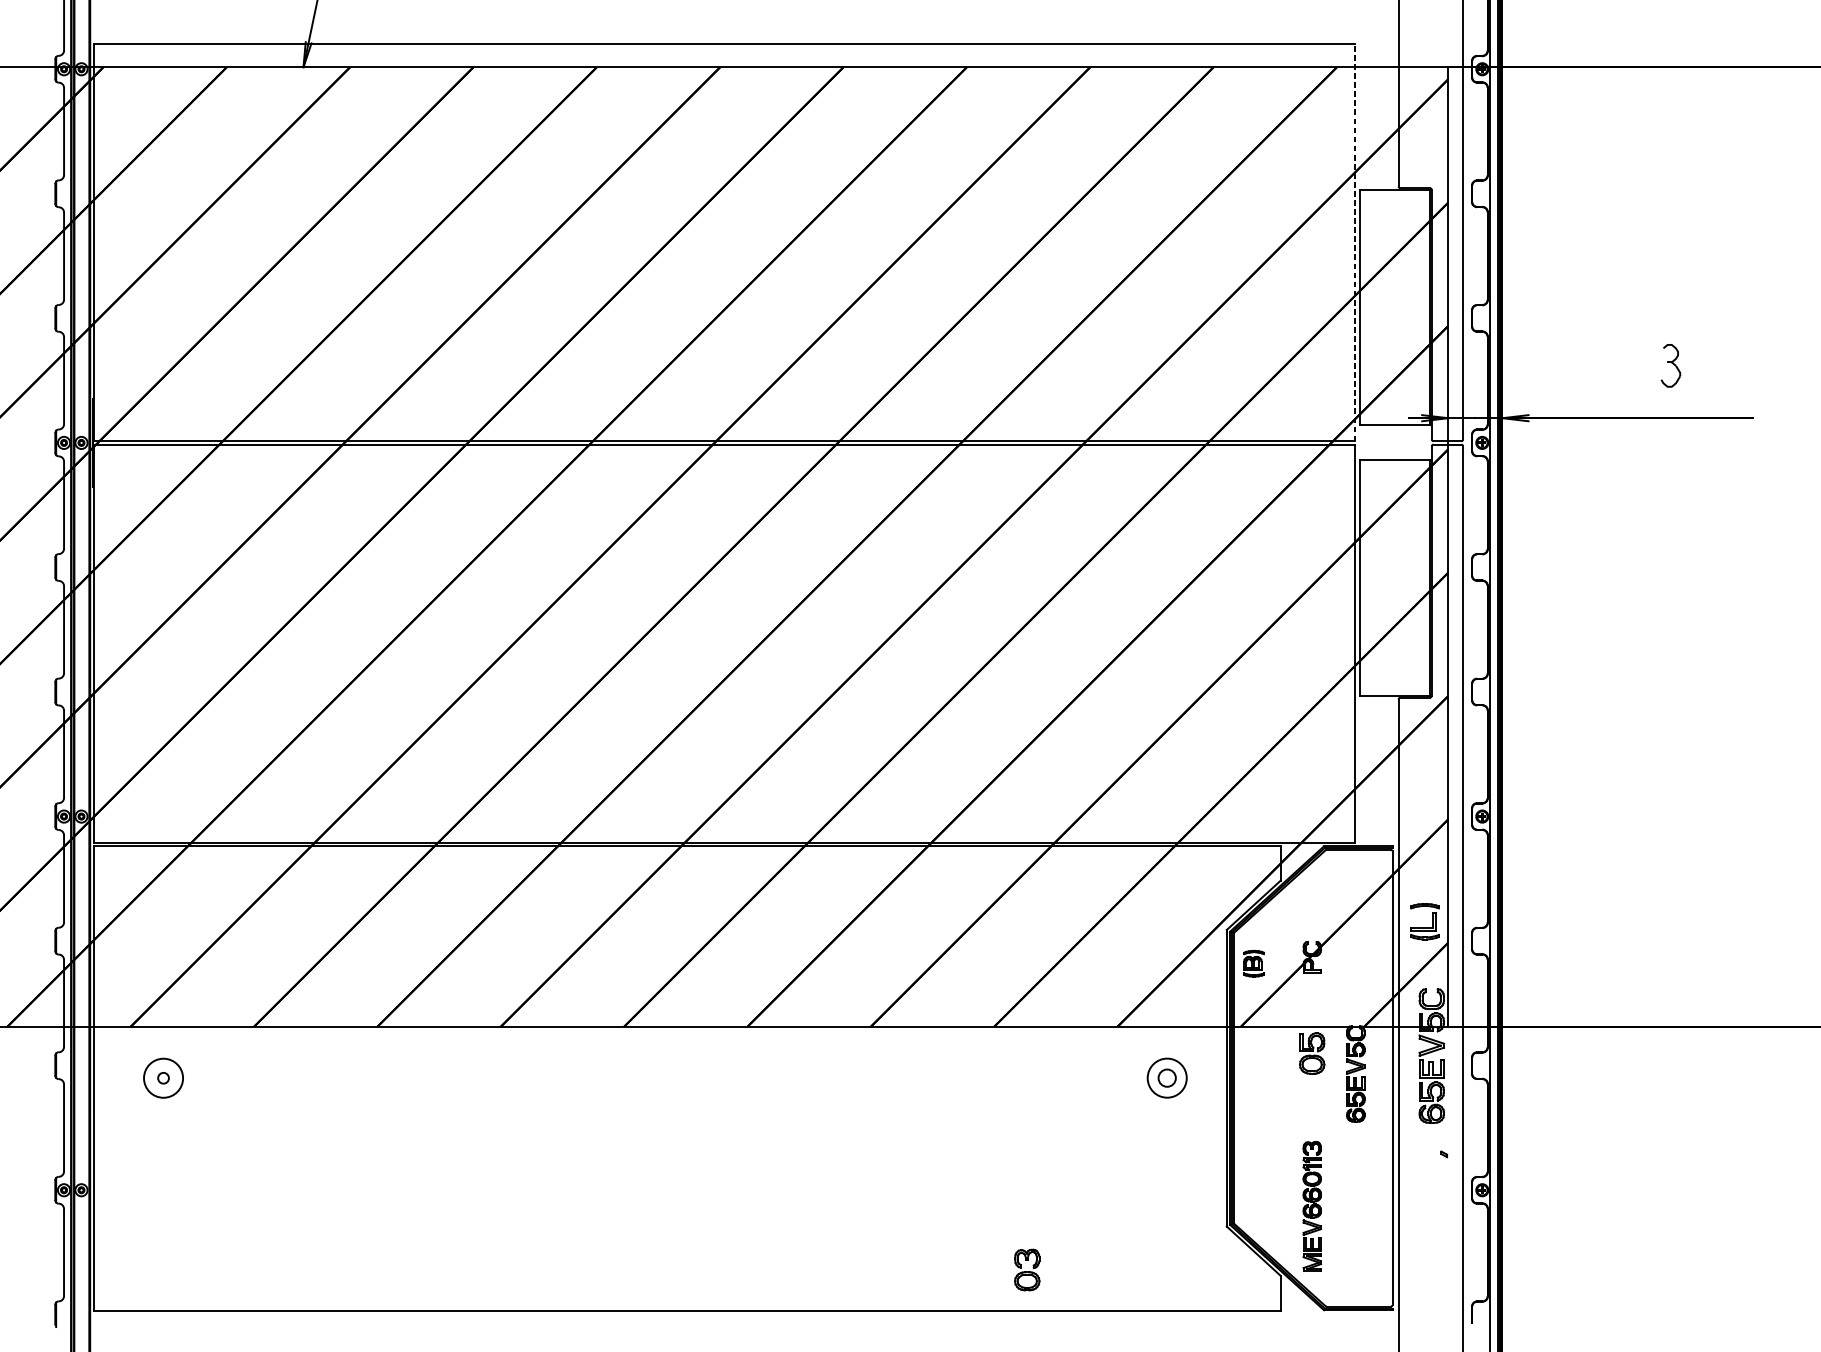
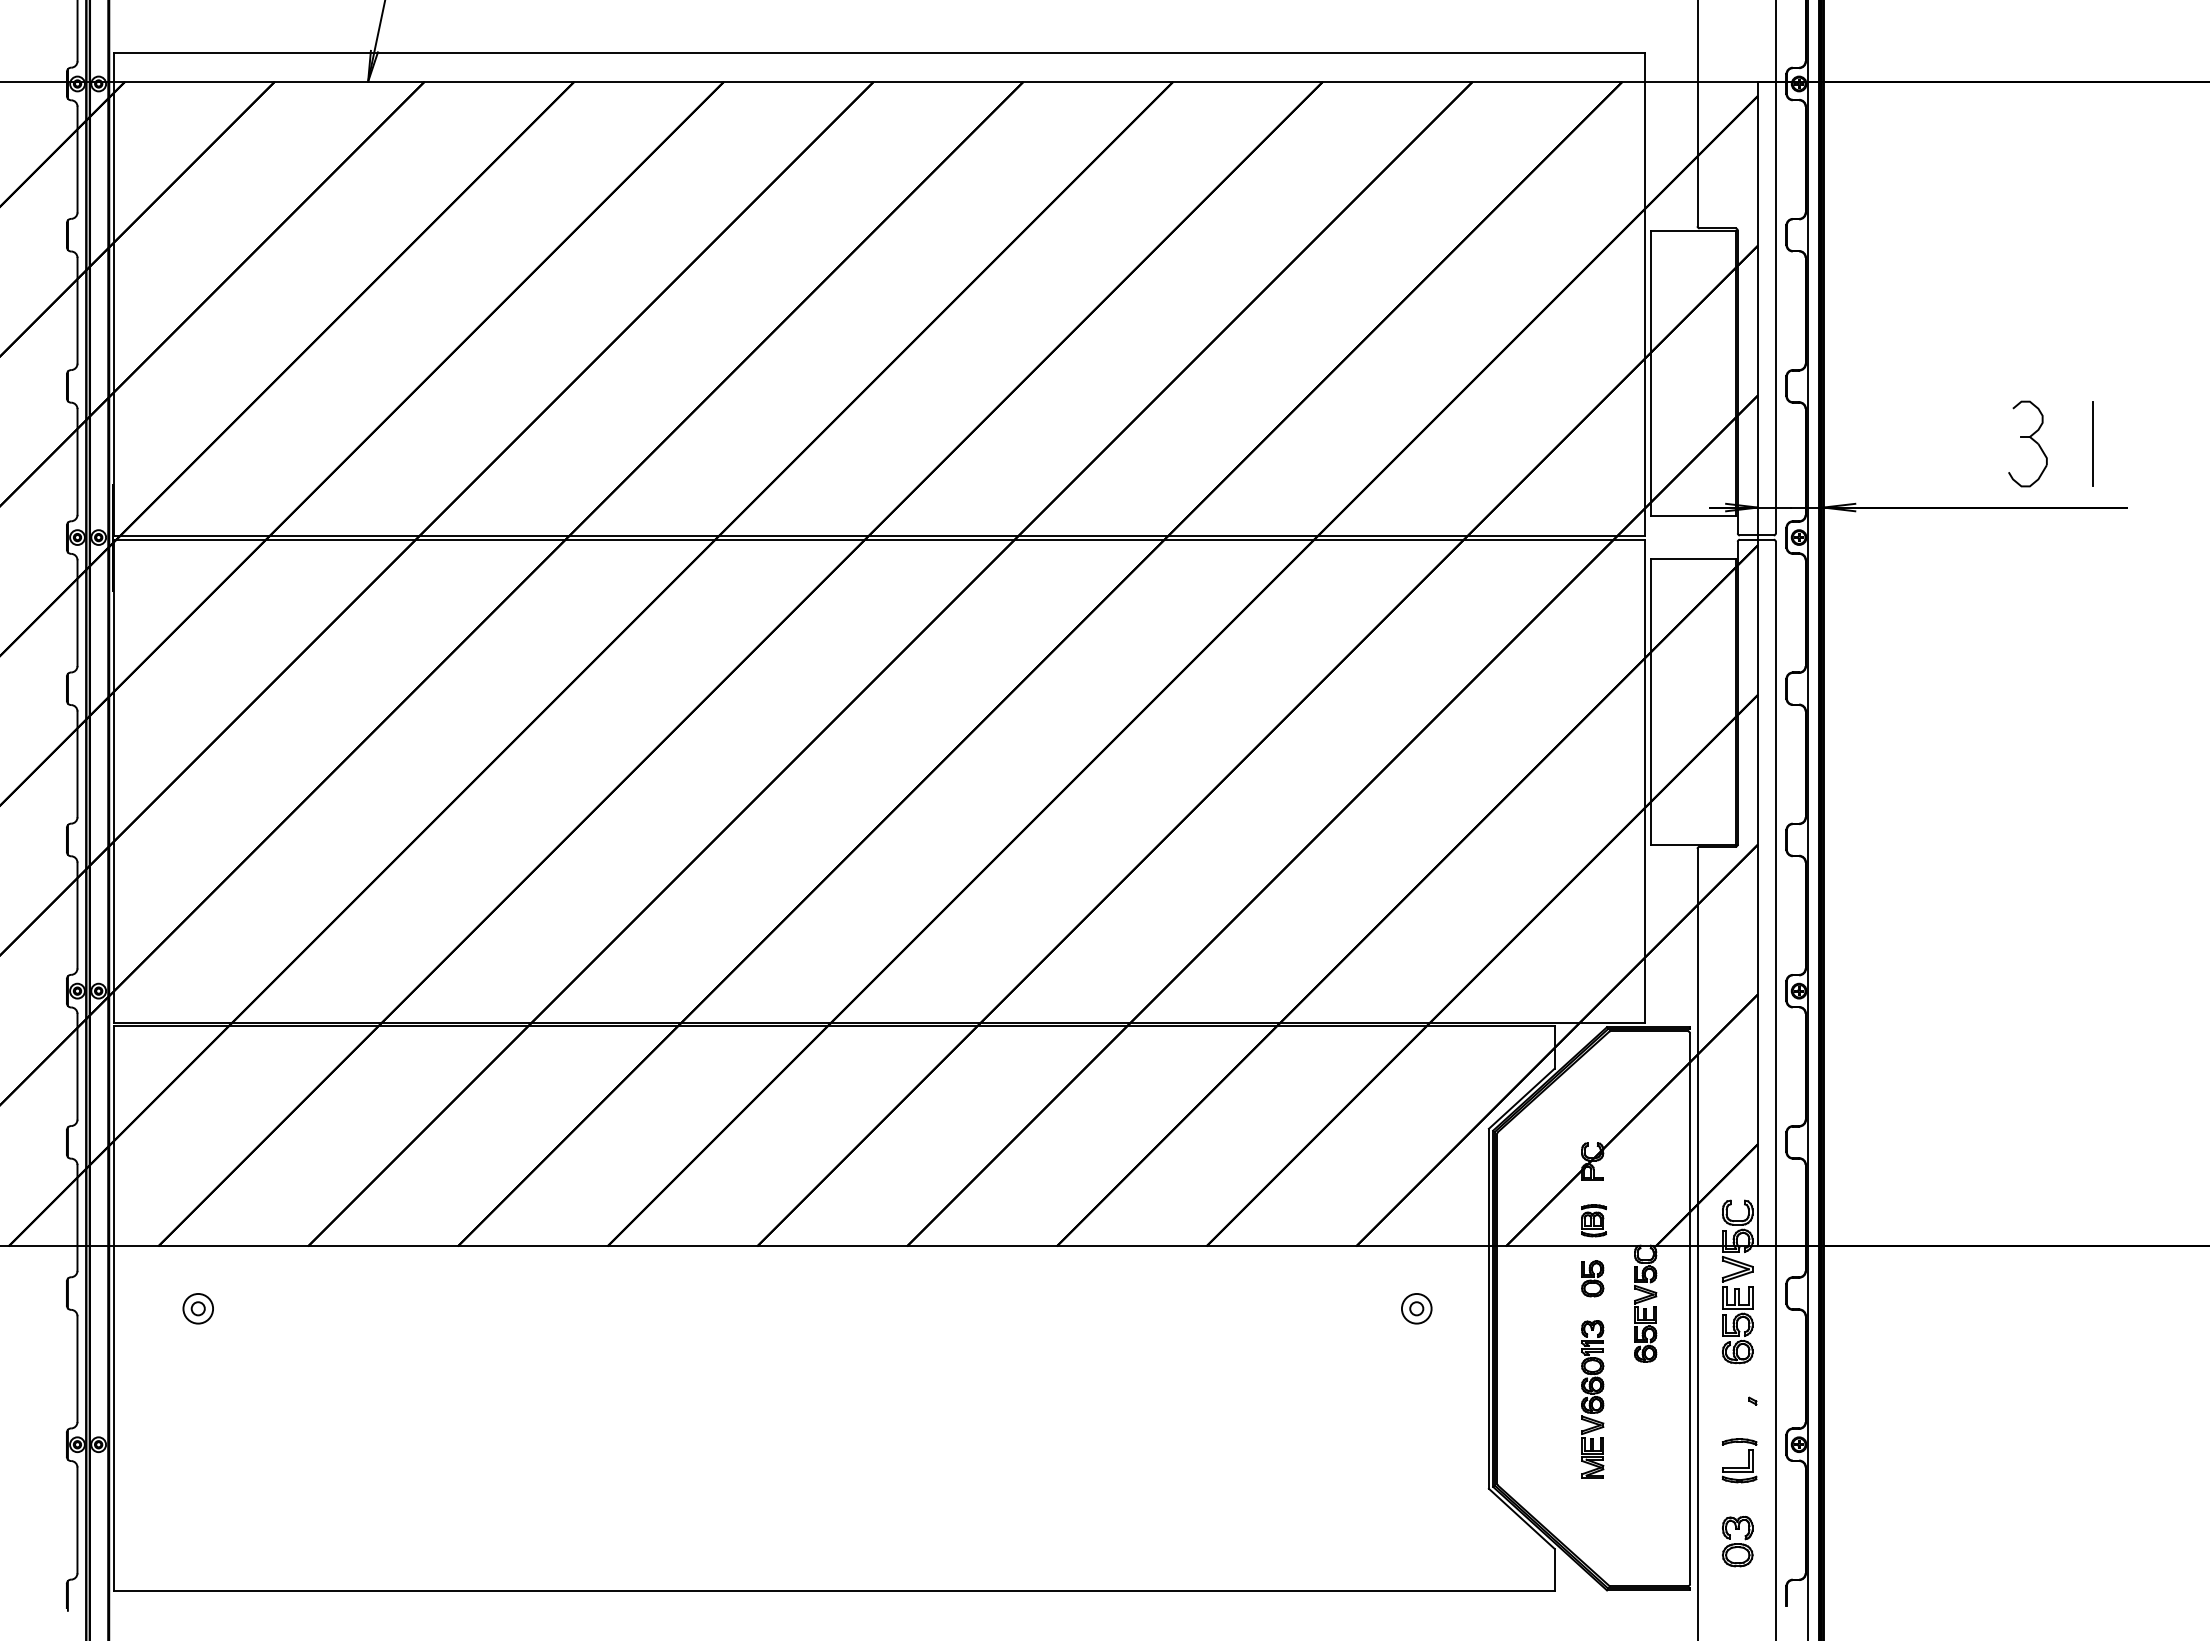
line: (1354, 241) -> (1644, 293), dashed -> solid
part: (1670, 365) -> (2027, 443), size x1.67
line: (1724, 365) -> (2093, 443), added
part: (1424, 927) -> (1739, 1467), moved
part: (1253, 963) -> (1593, 1220), moved
part: (1312, 1053) -> (1592, 1278), size x0.71
circle: (163, 1078) -> (198, 1308), size x0.62
part: (1167, 1078) -> (1416, 1308), size x0.62
part: (1312, 1206) -> (1592, 1399), moved
part: (1027, 1269) -> (1737, 1541), moved

